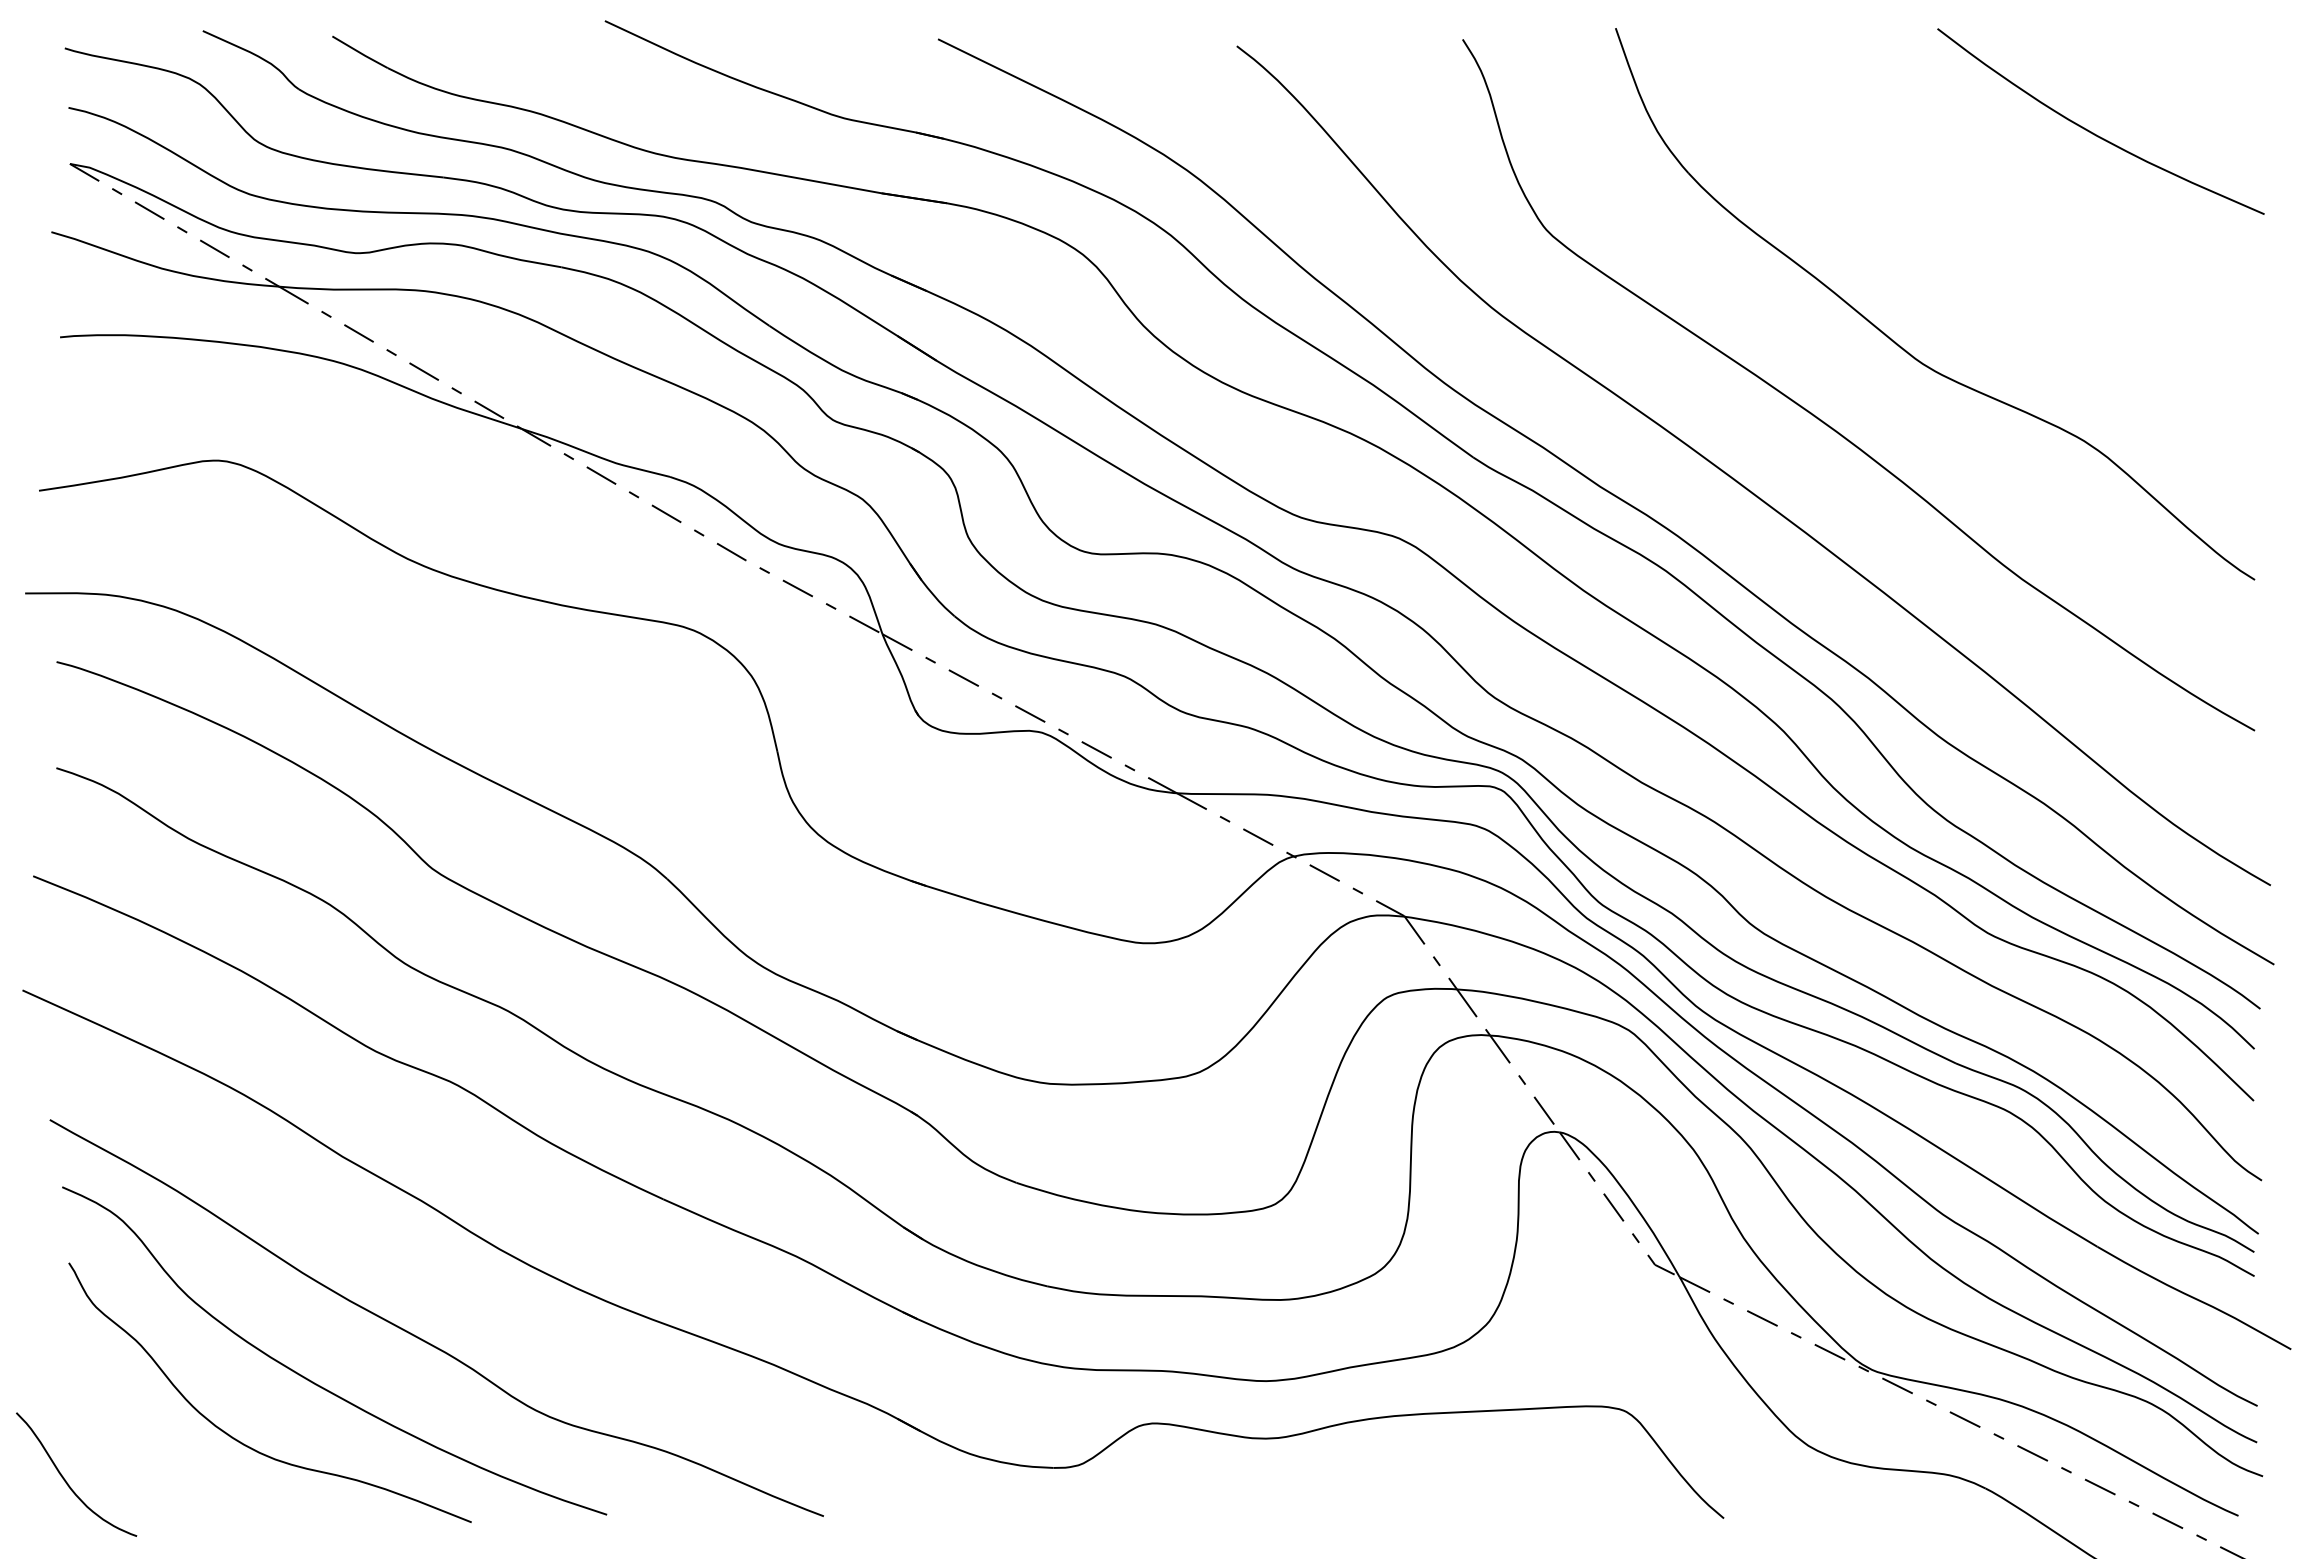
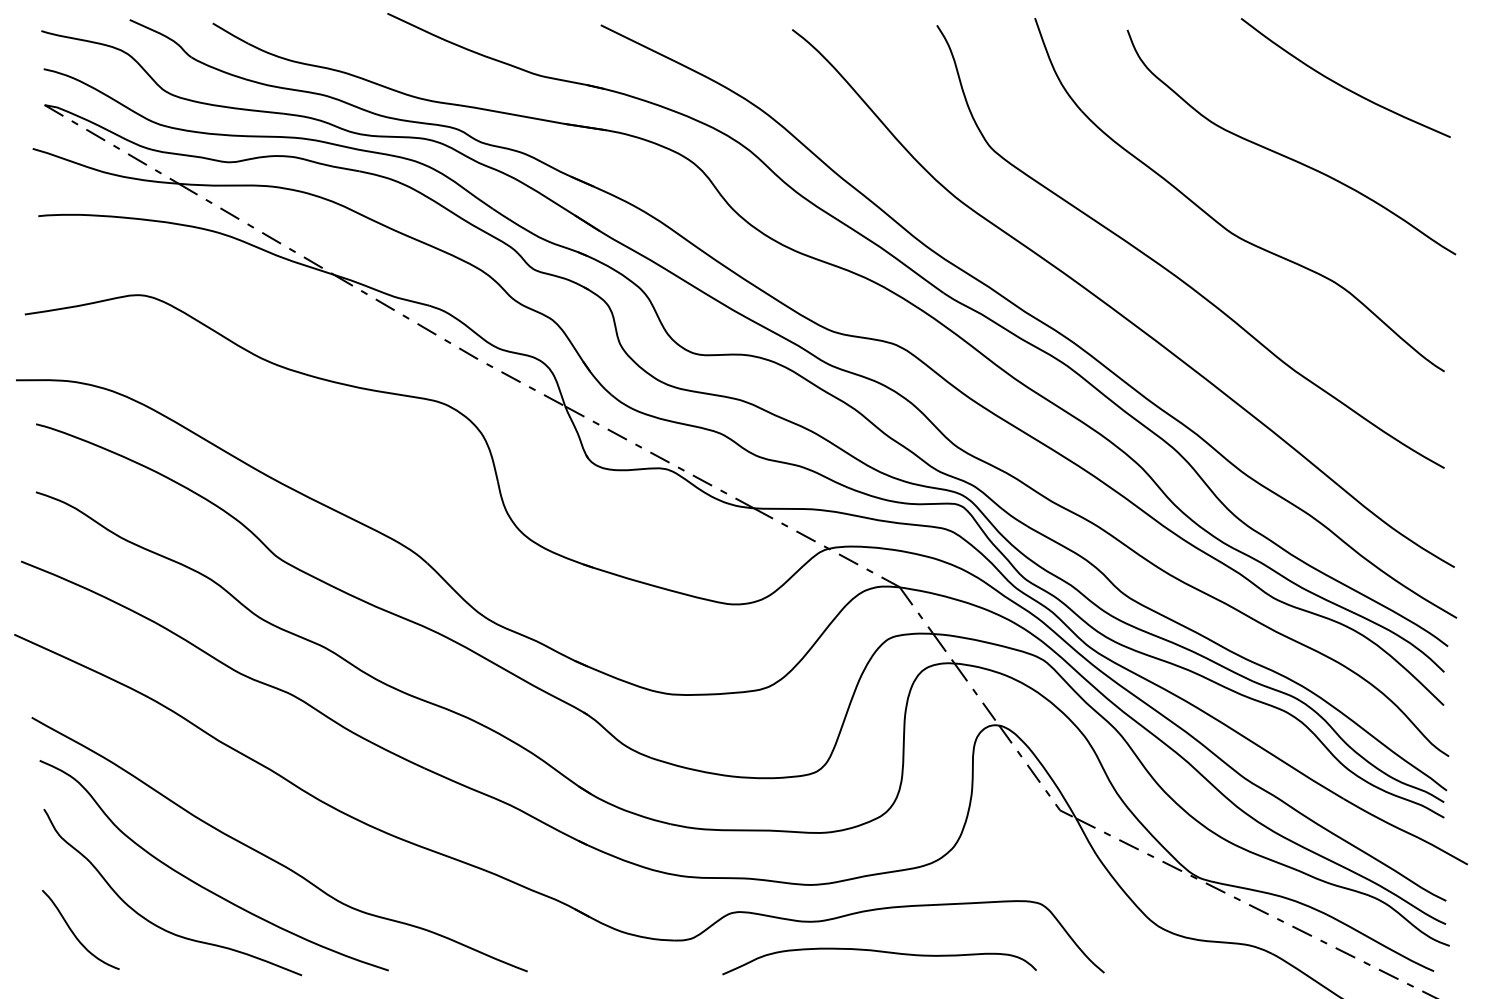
curve: (2006, 242) -> (1285, 155), added
curve: (68, 1481) -> (75, 934), moved
curve: (1372, 1486) -> (879, 952), added

